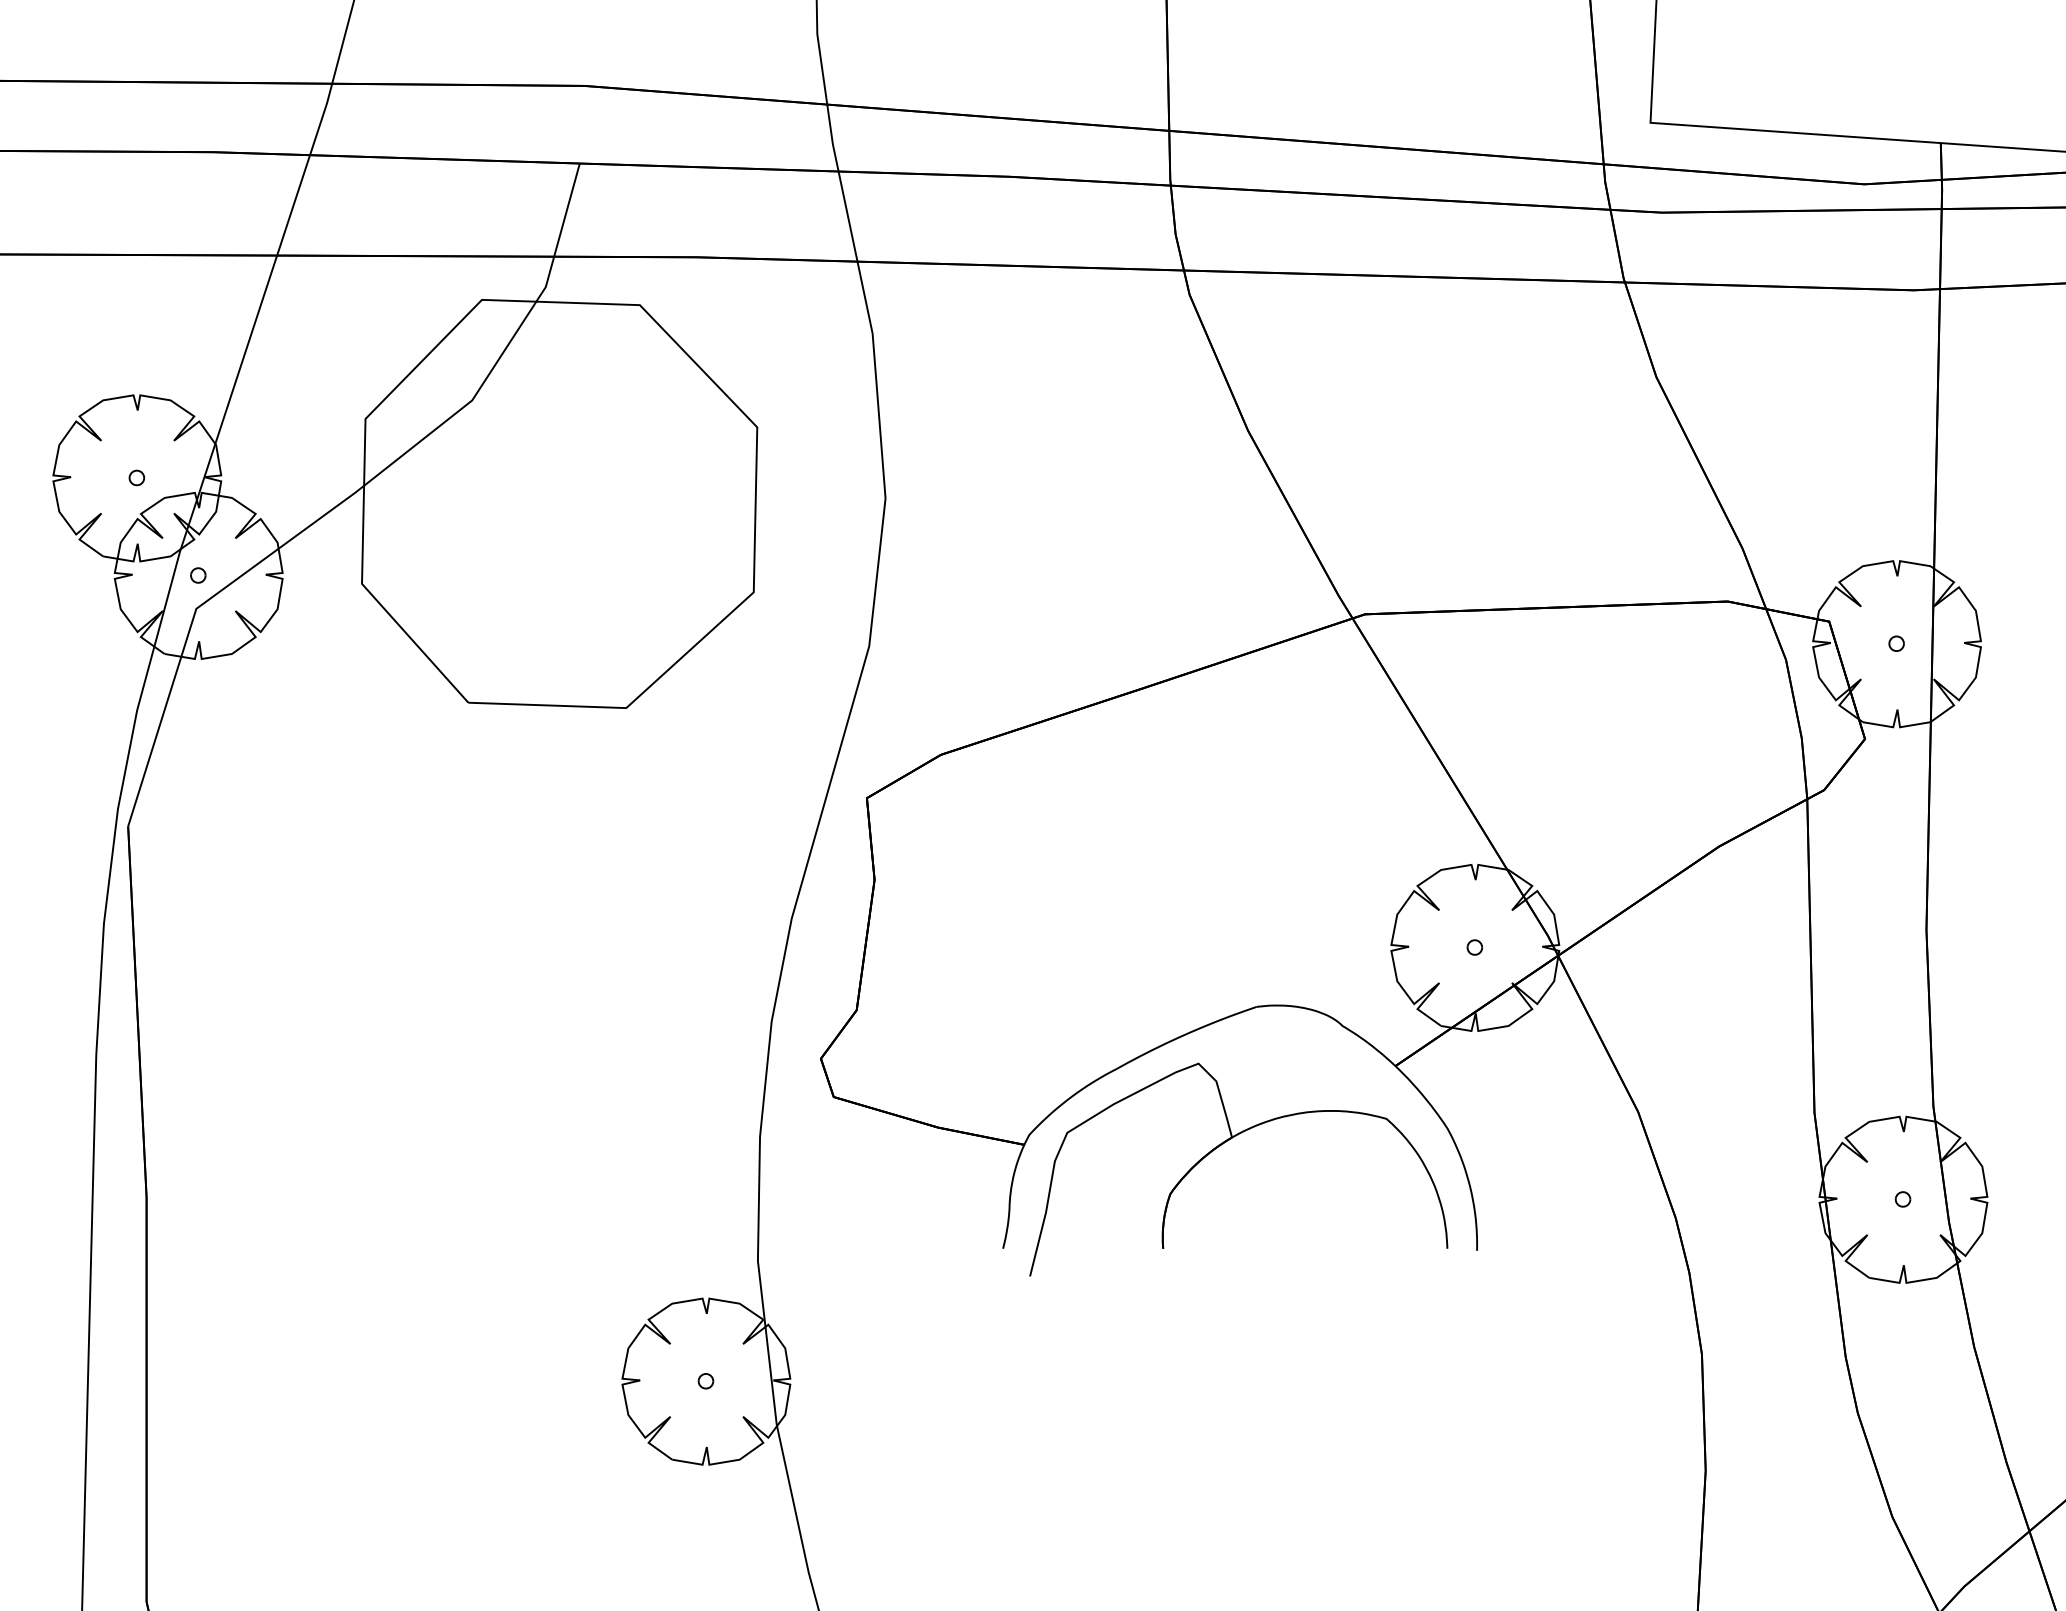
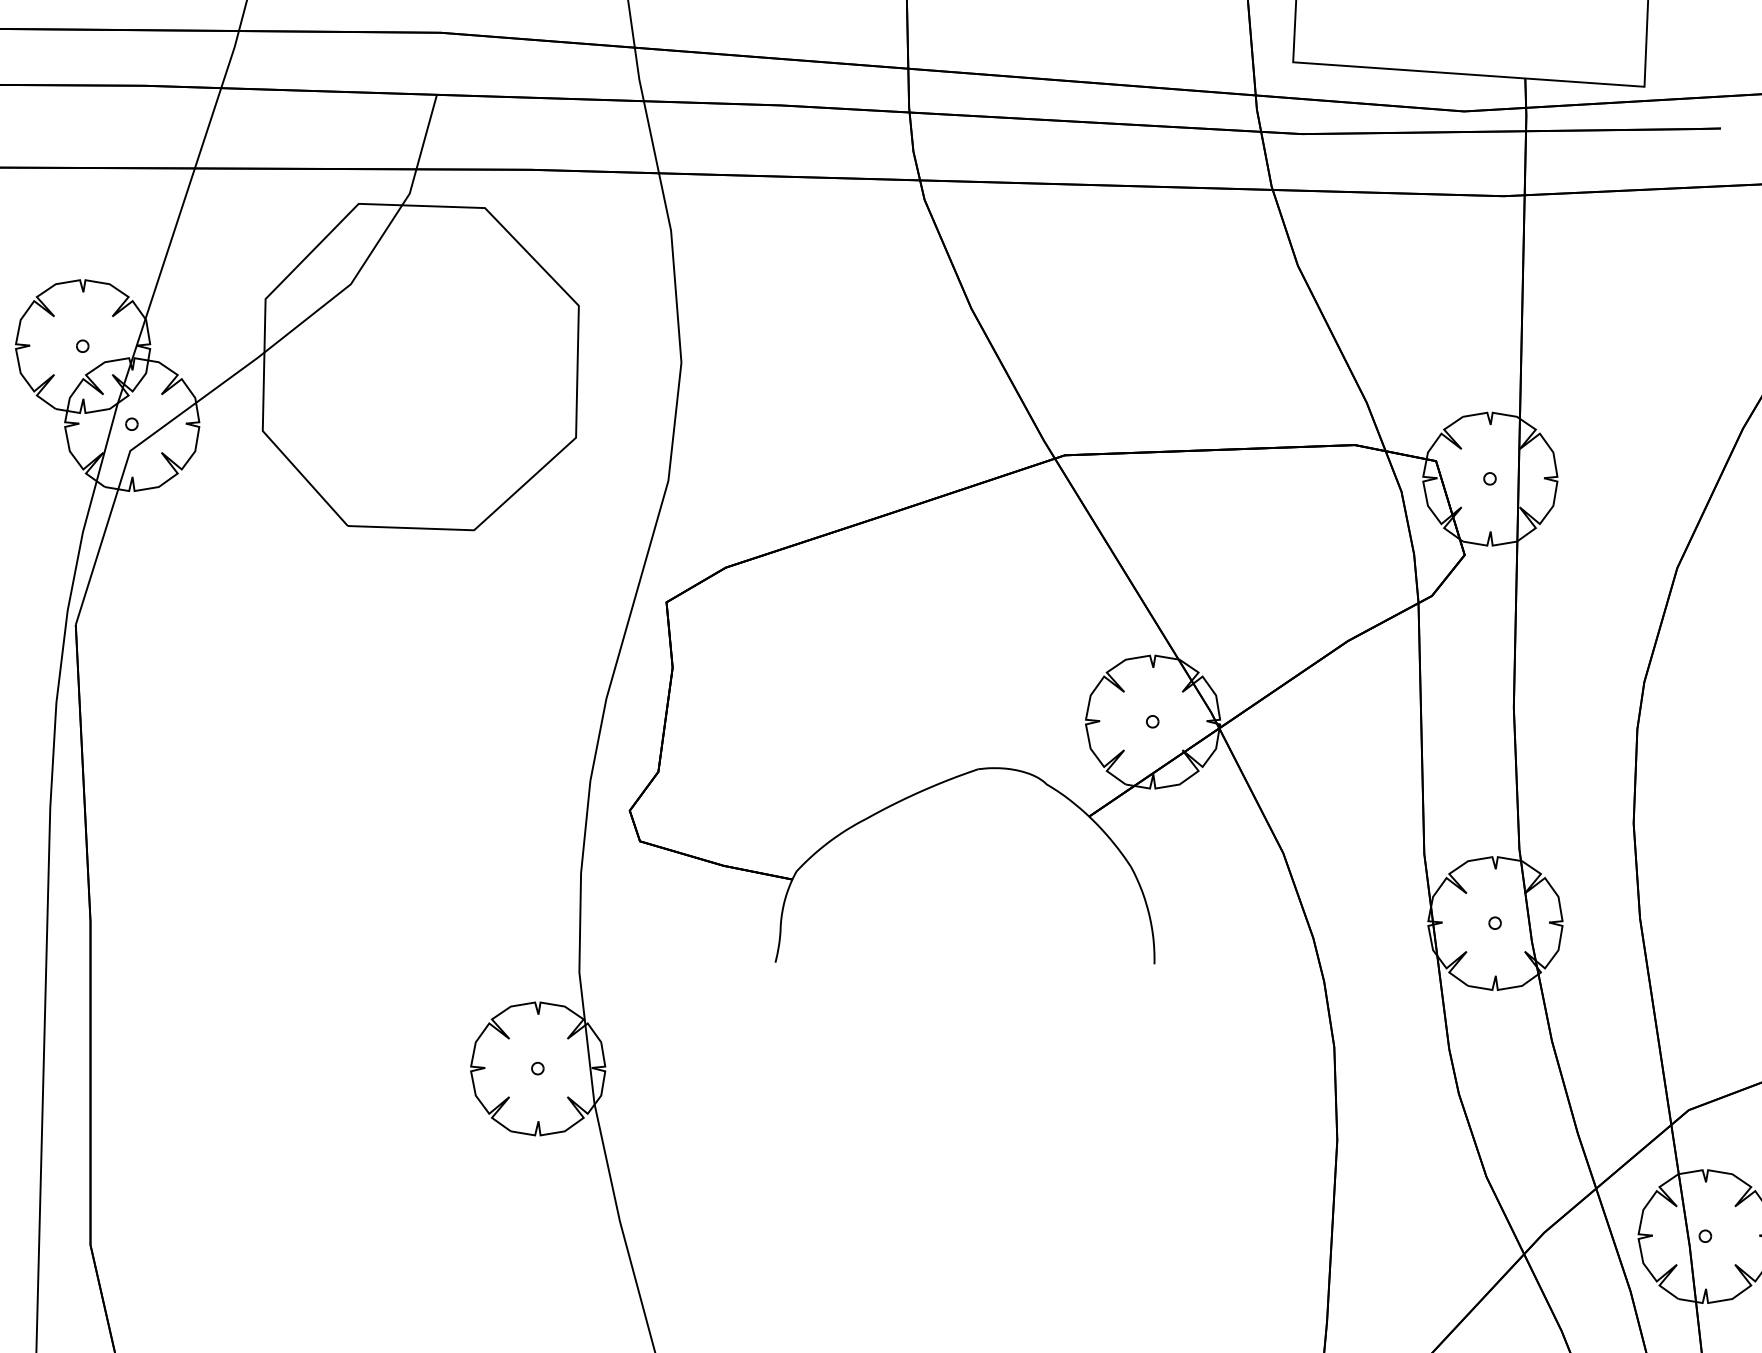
part: (1222, 1146) -> (950, 880), removed

